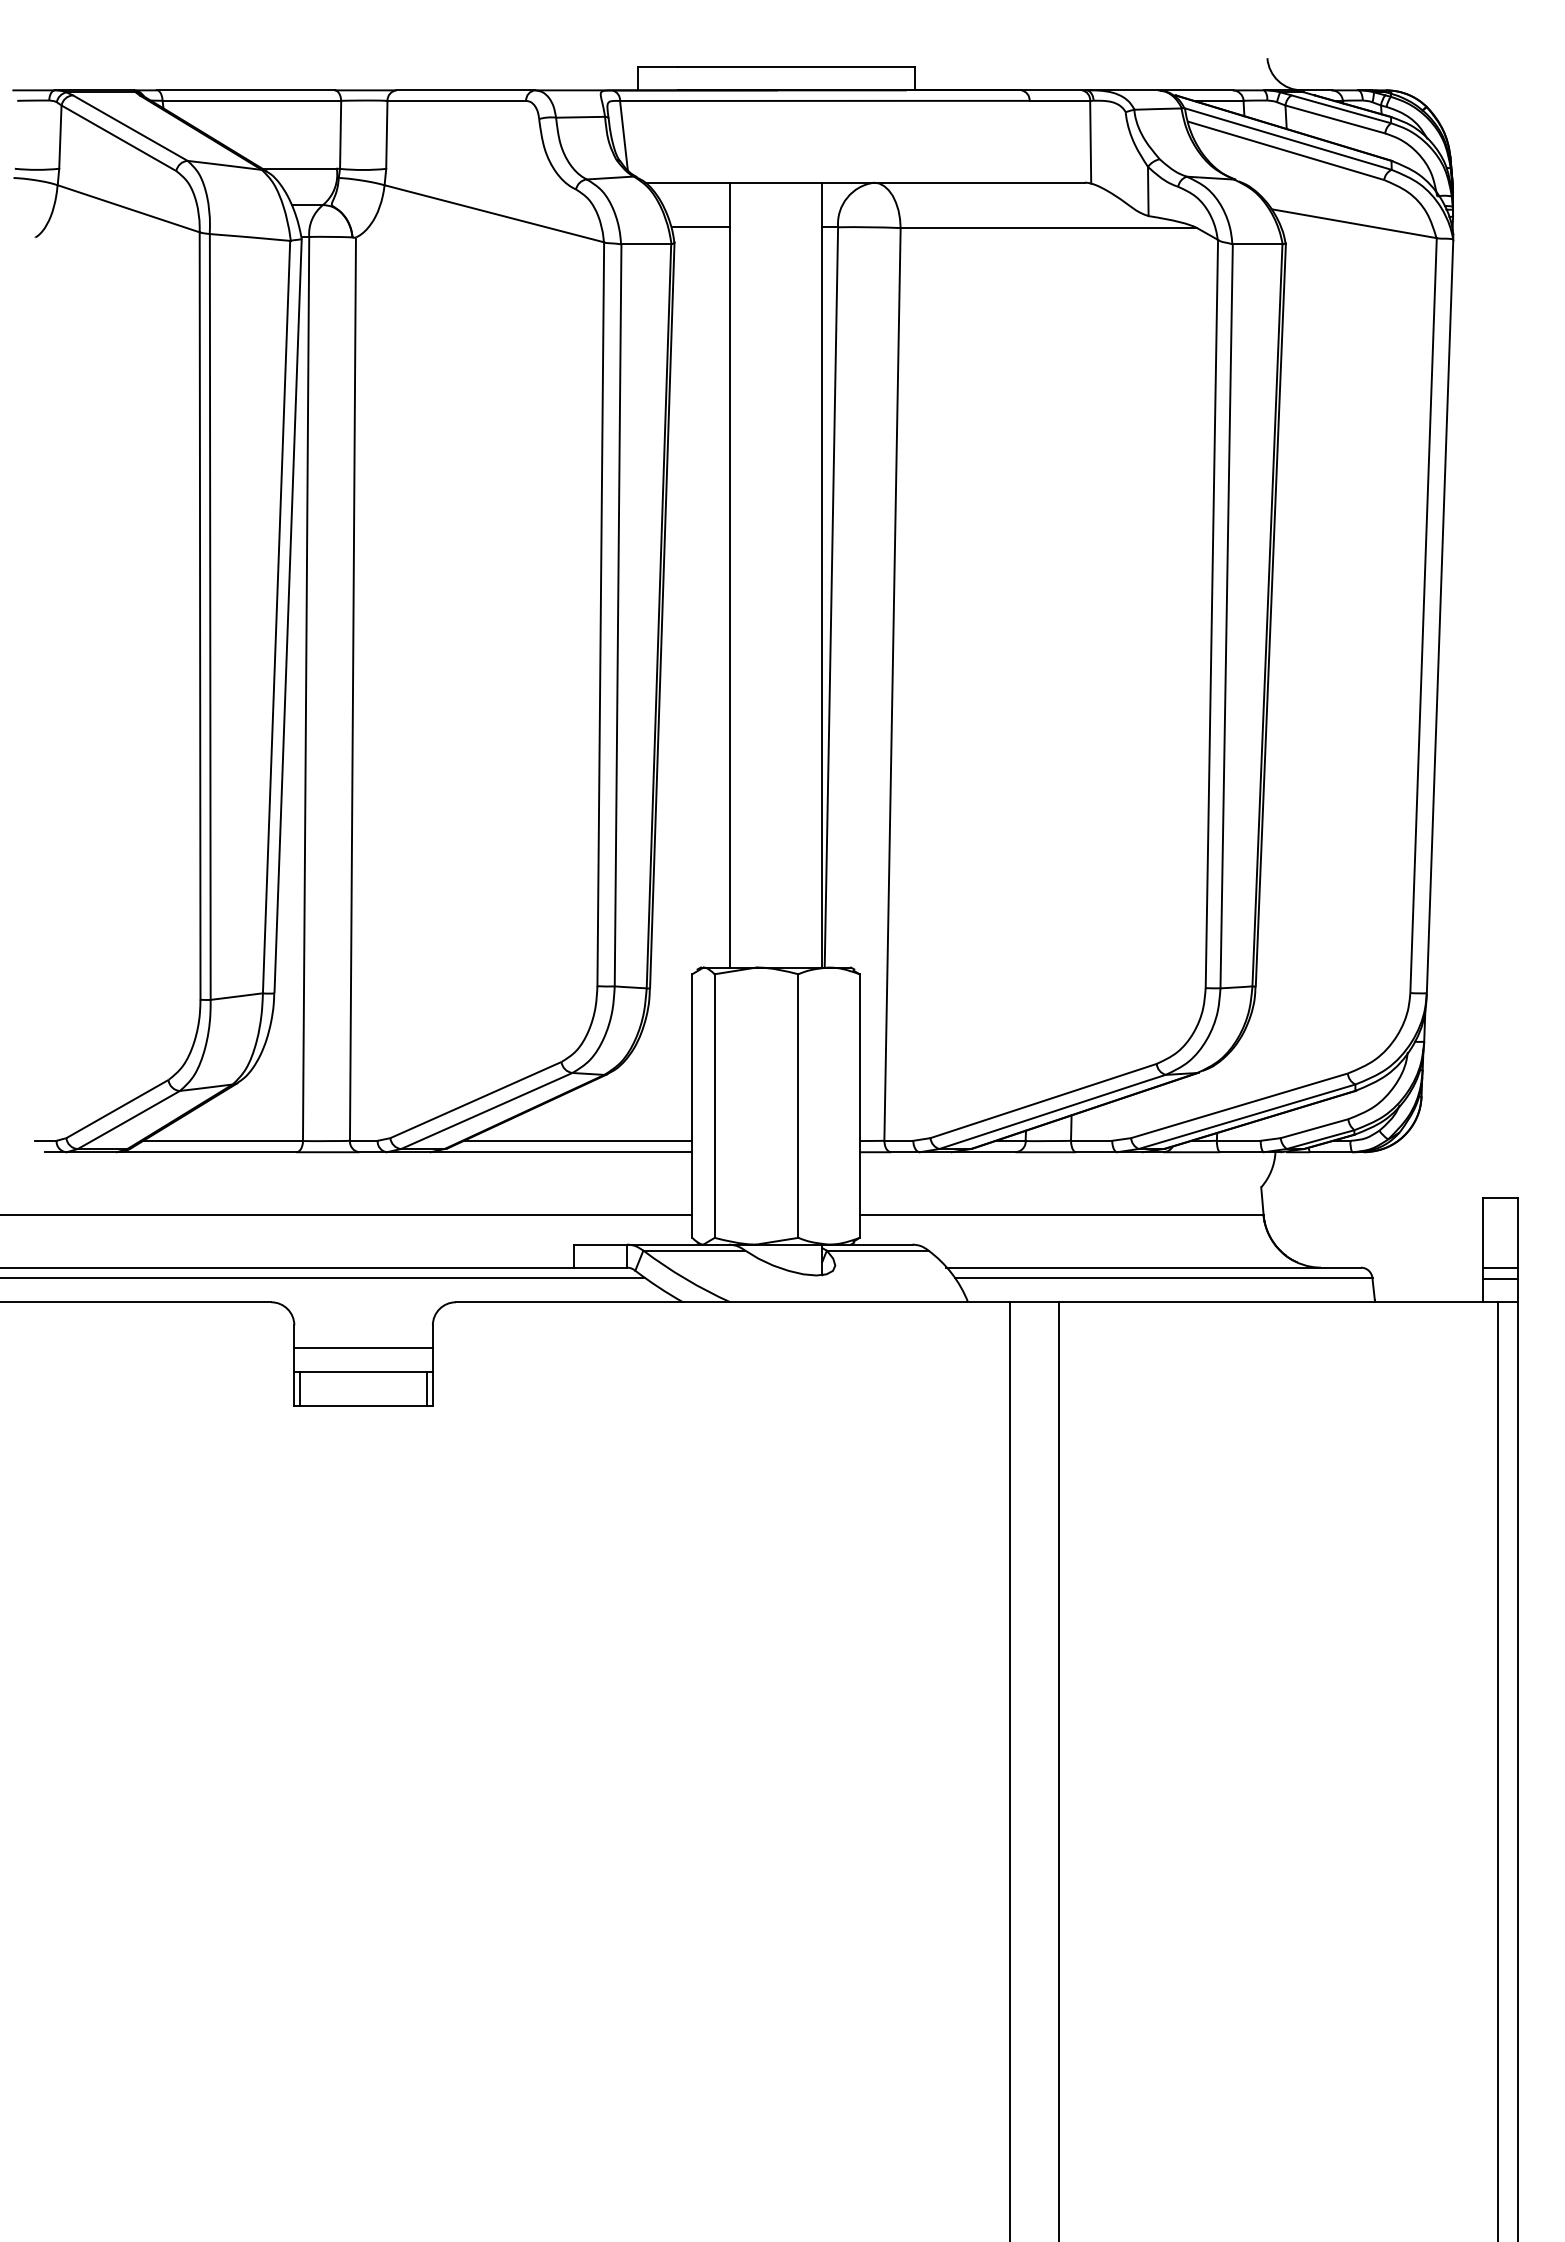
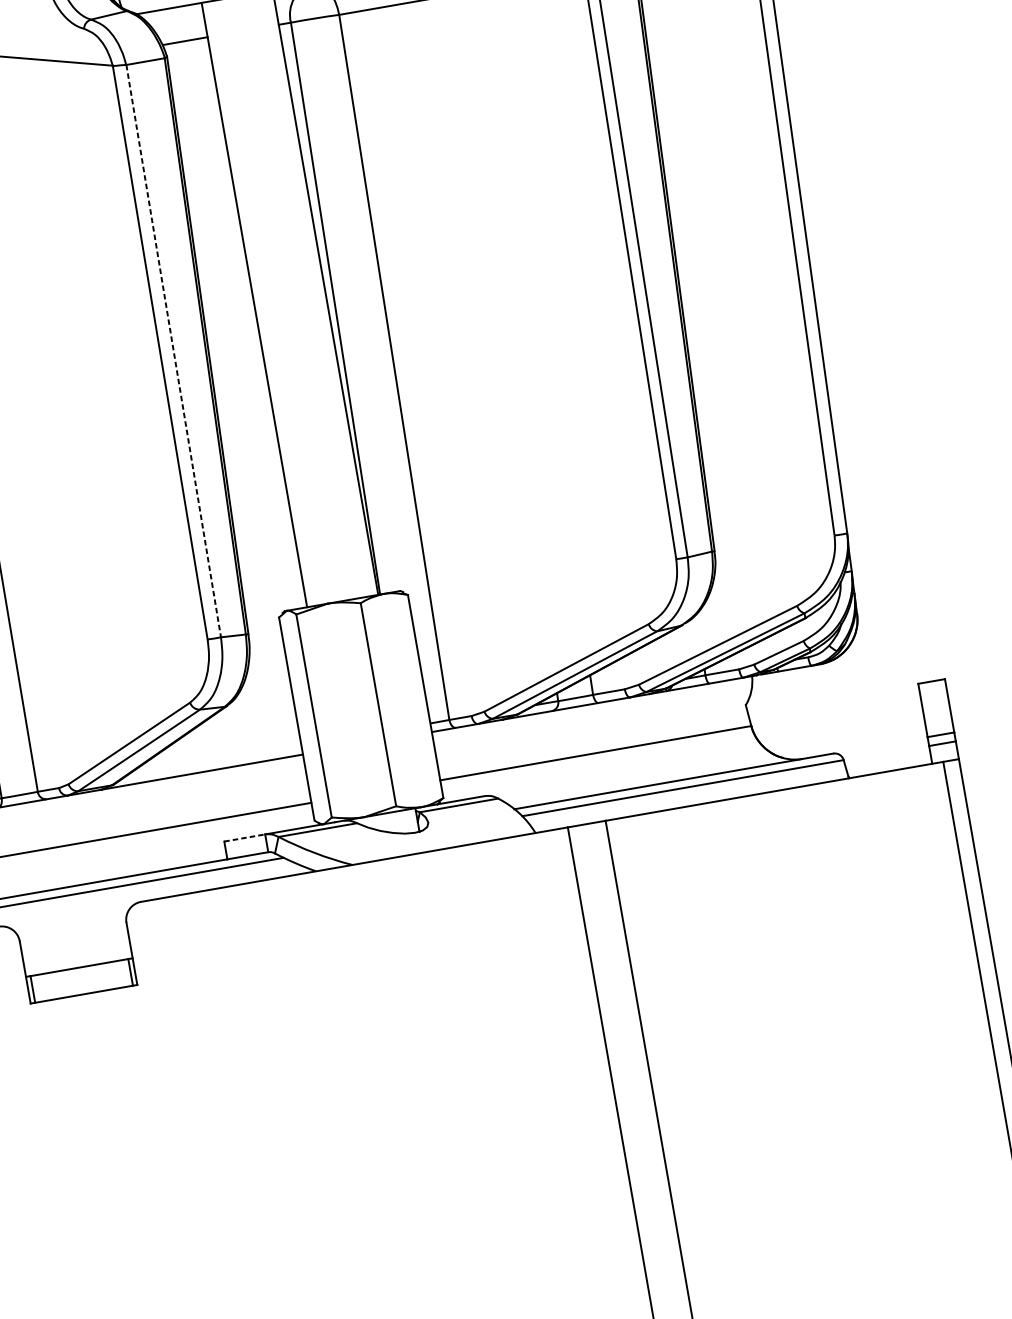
line: (618, 615) -> (174, 351), solid -> dashed
line: (578, 1141) -> (213, 761), removed
line: (600, 1244) -> (244, 837), solid -> dashed
line: (363, 1348) -> (76, 949), removed

